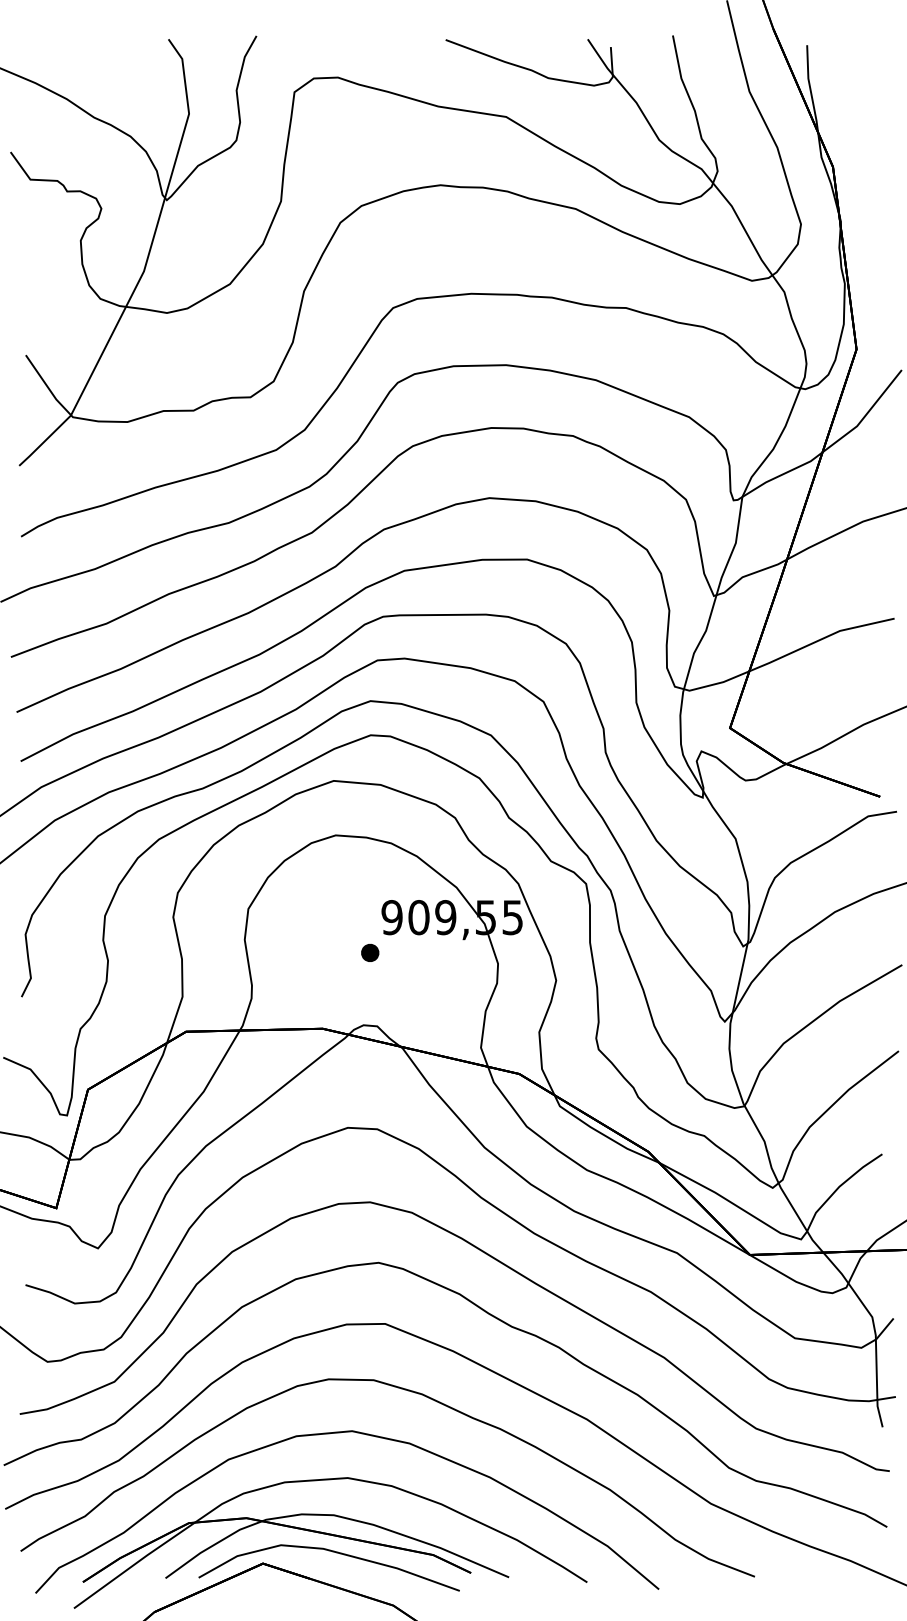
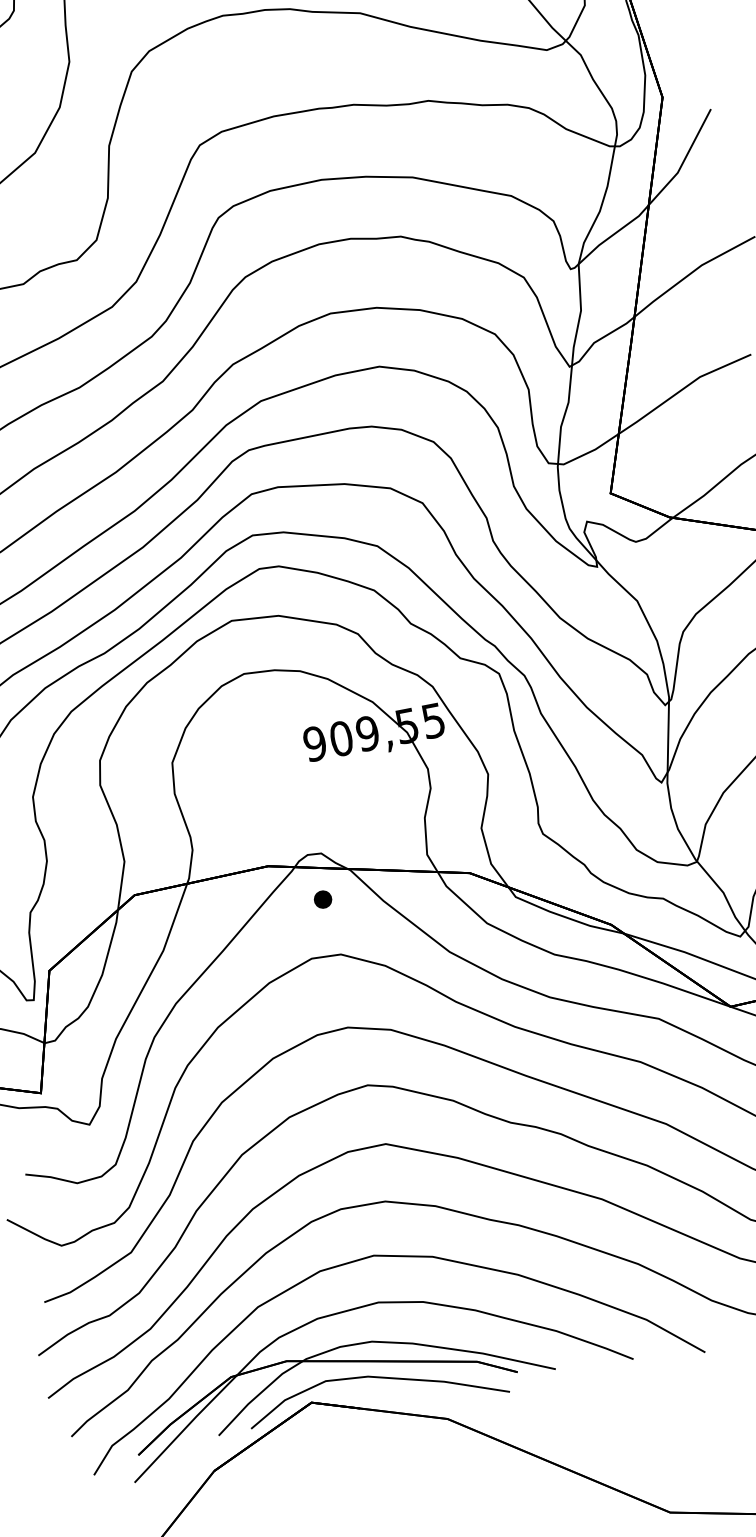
part: (370, 952) -> (323, 899), moved

